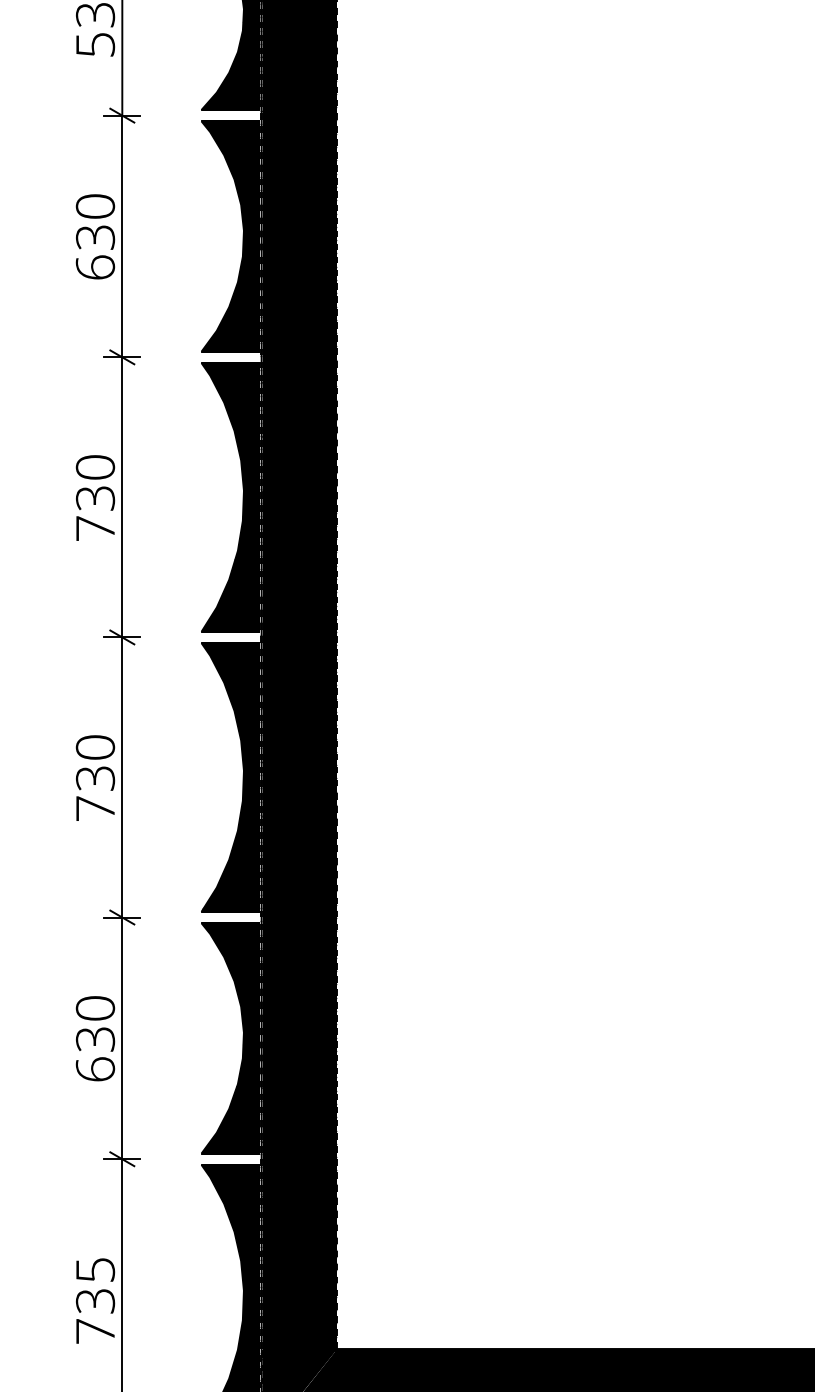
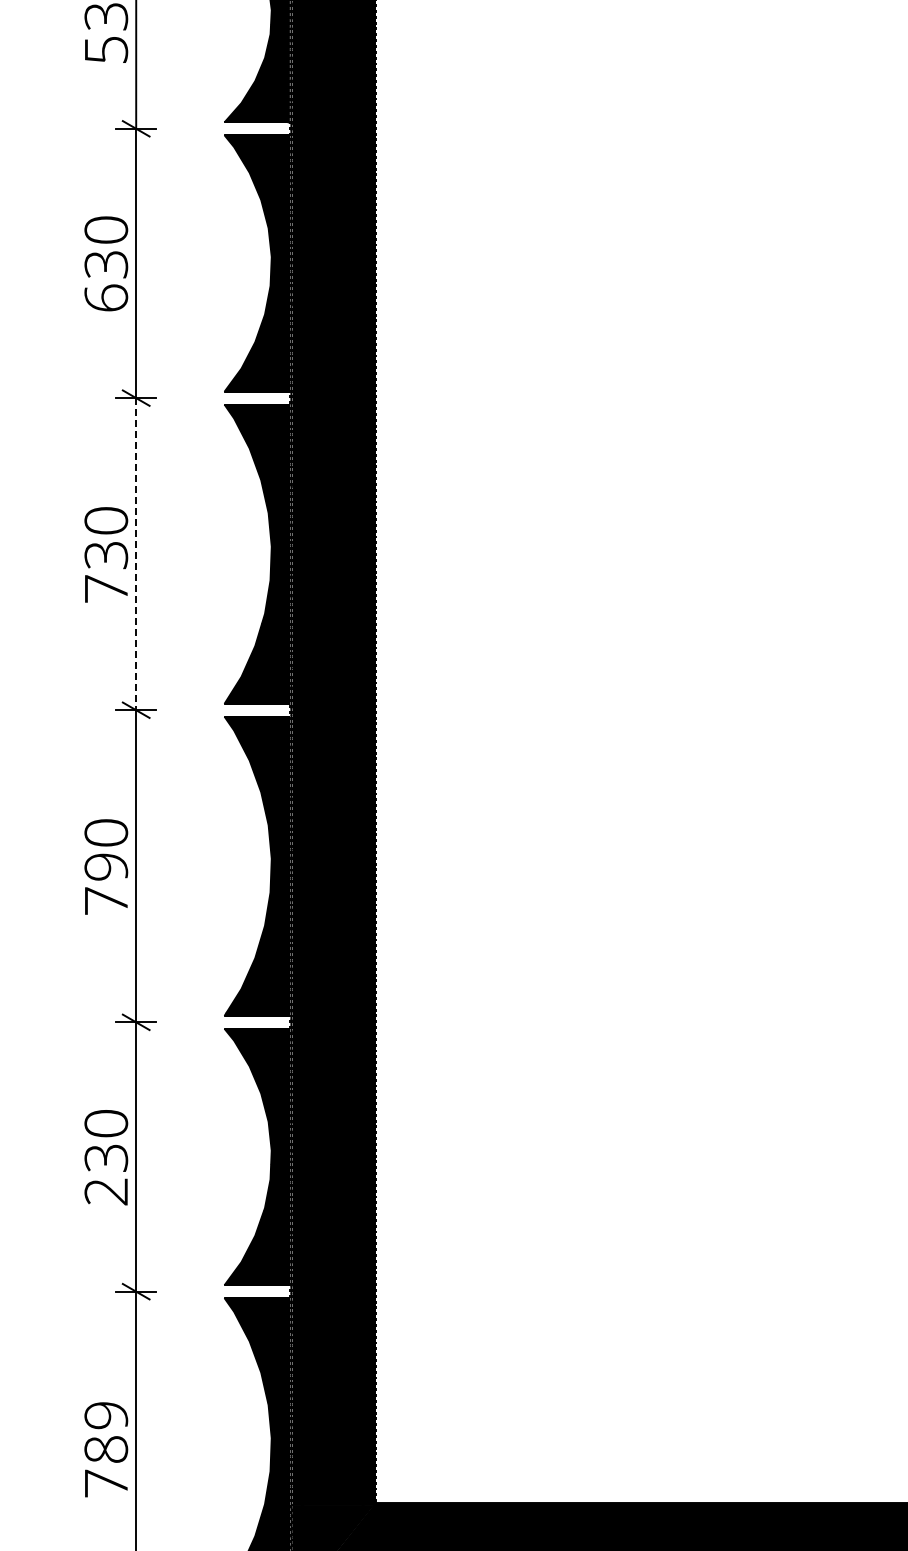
line: (122, 497) -> (136, 554), solid -> dashed
text: (95, 778) -> (106, 867), 730 -> 790
text: (95, 1069) -> (106, 1191), 630 -> 230
text: (95, 1285) -> (106, 1432), 735 -> 789

